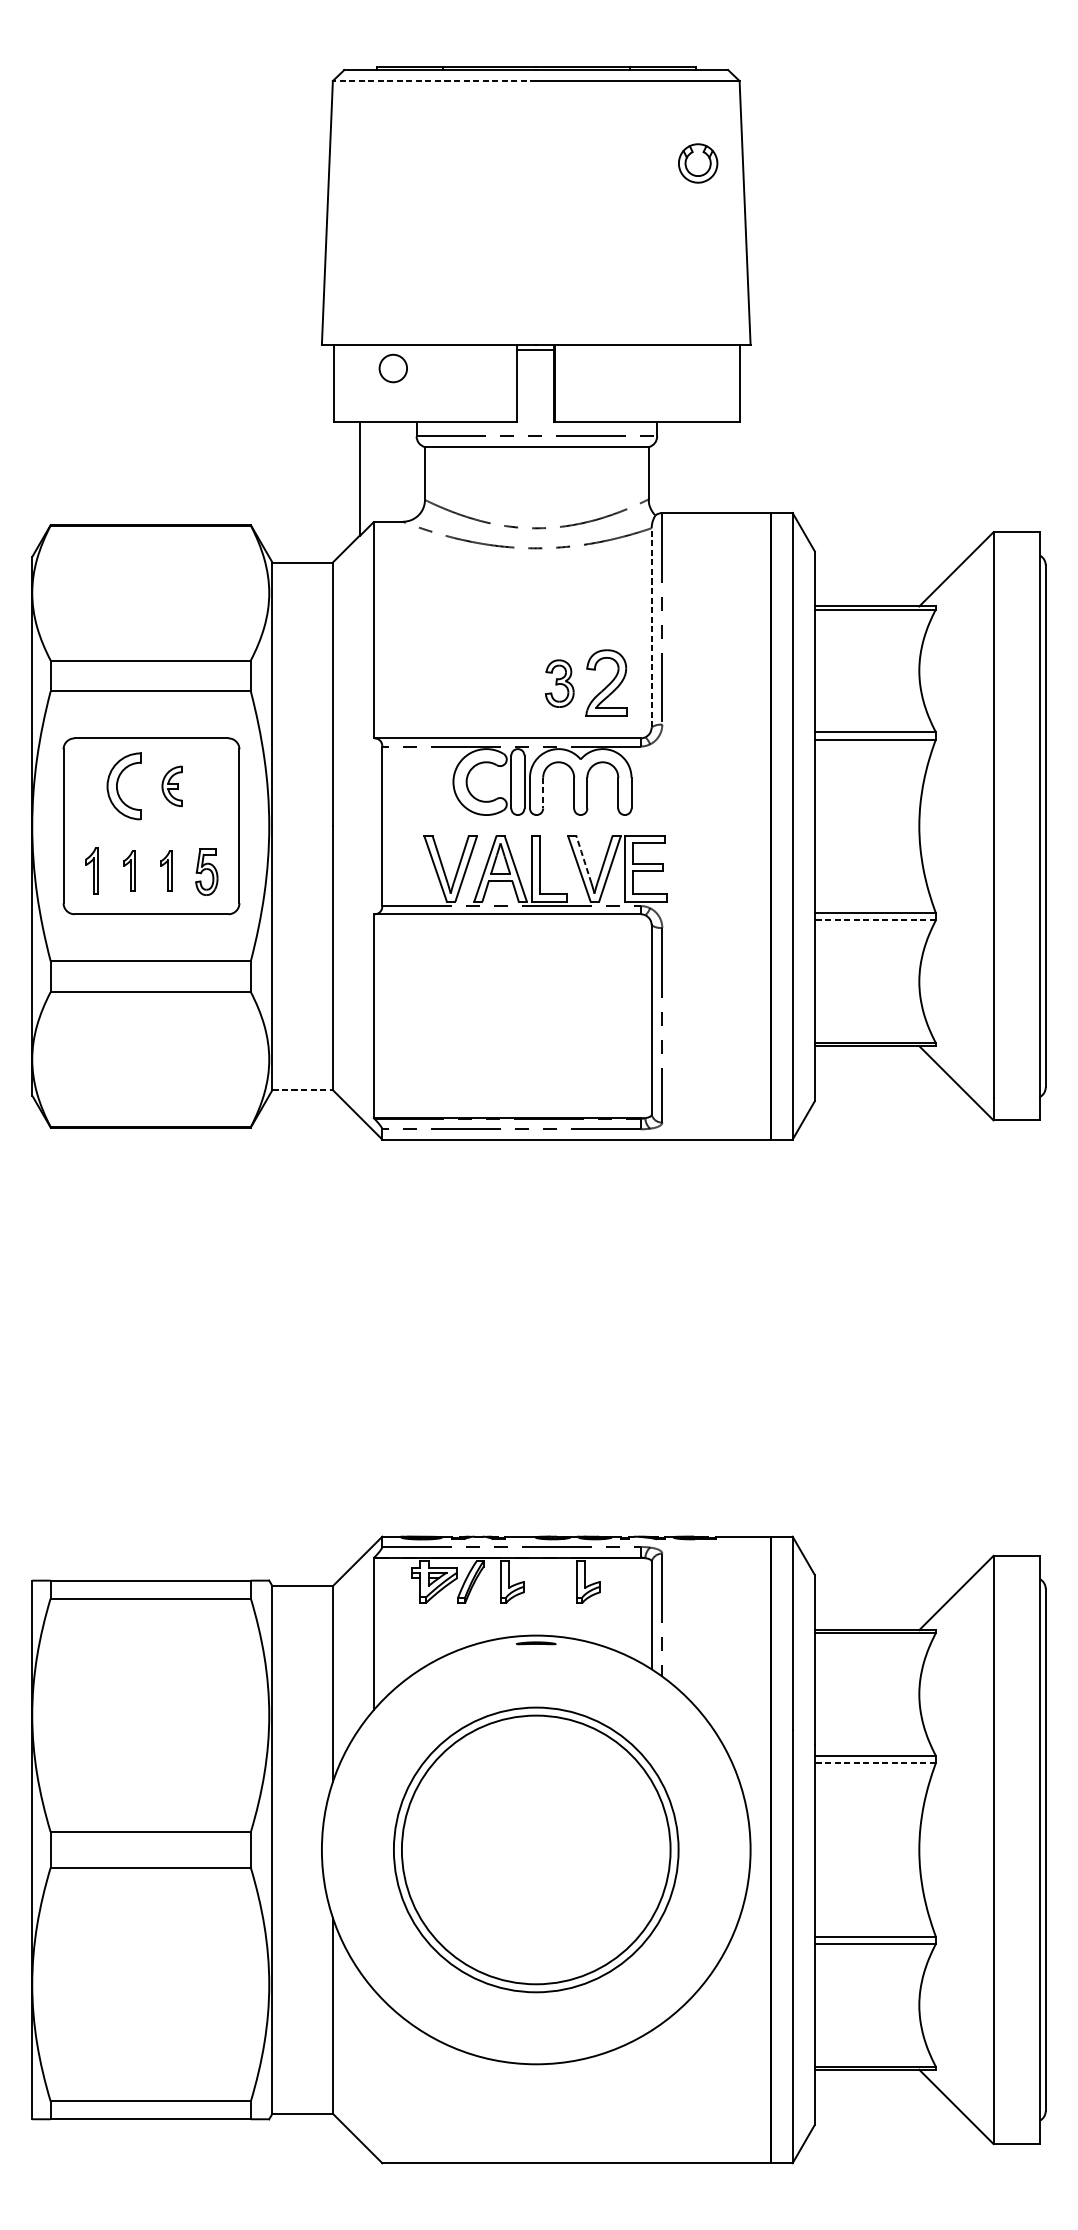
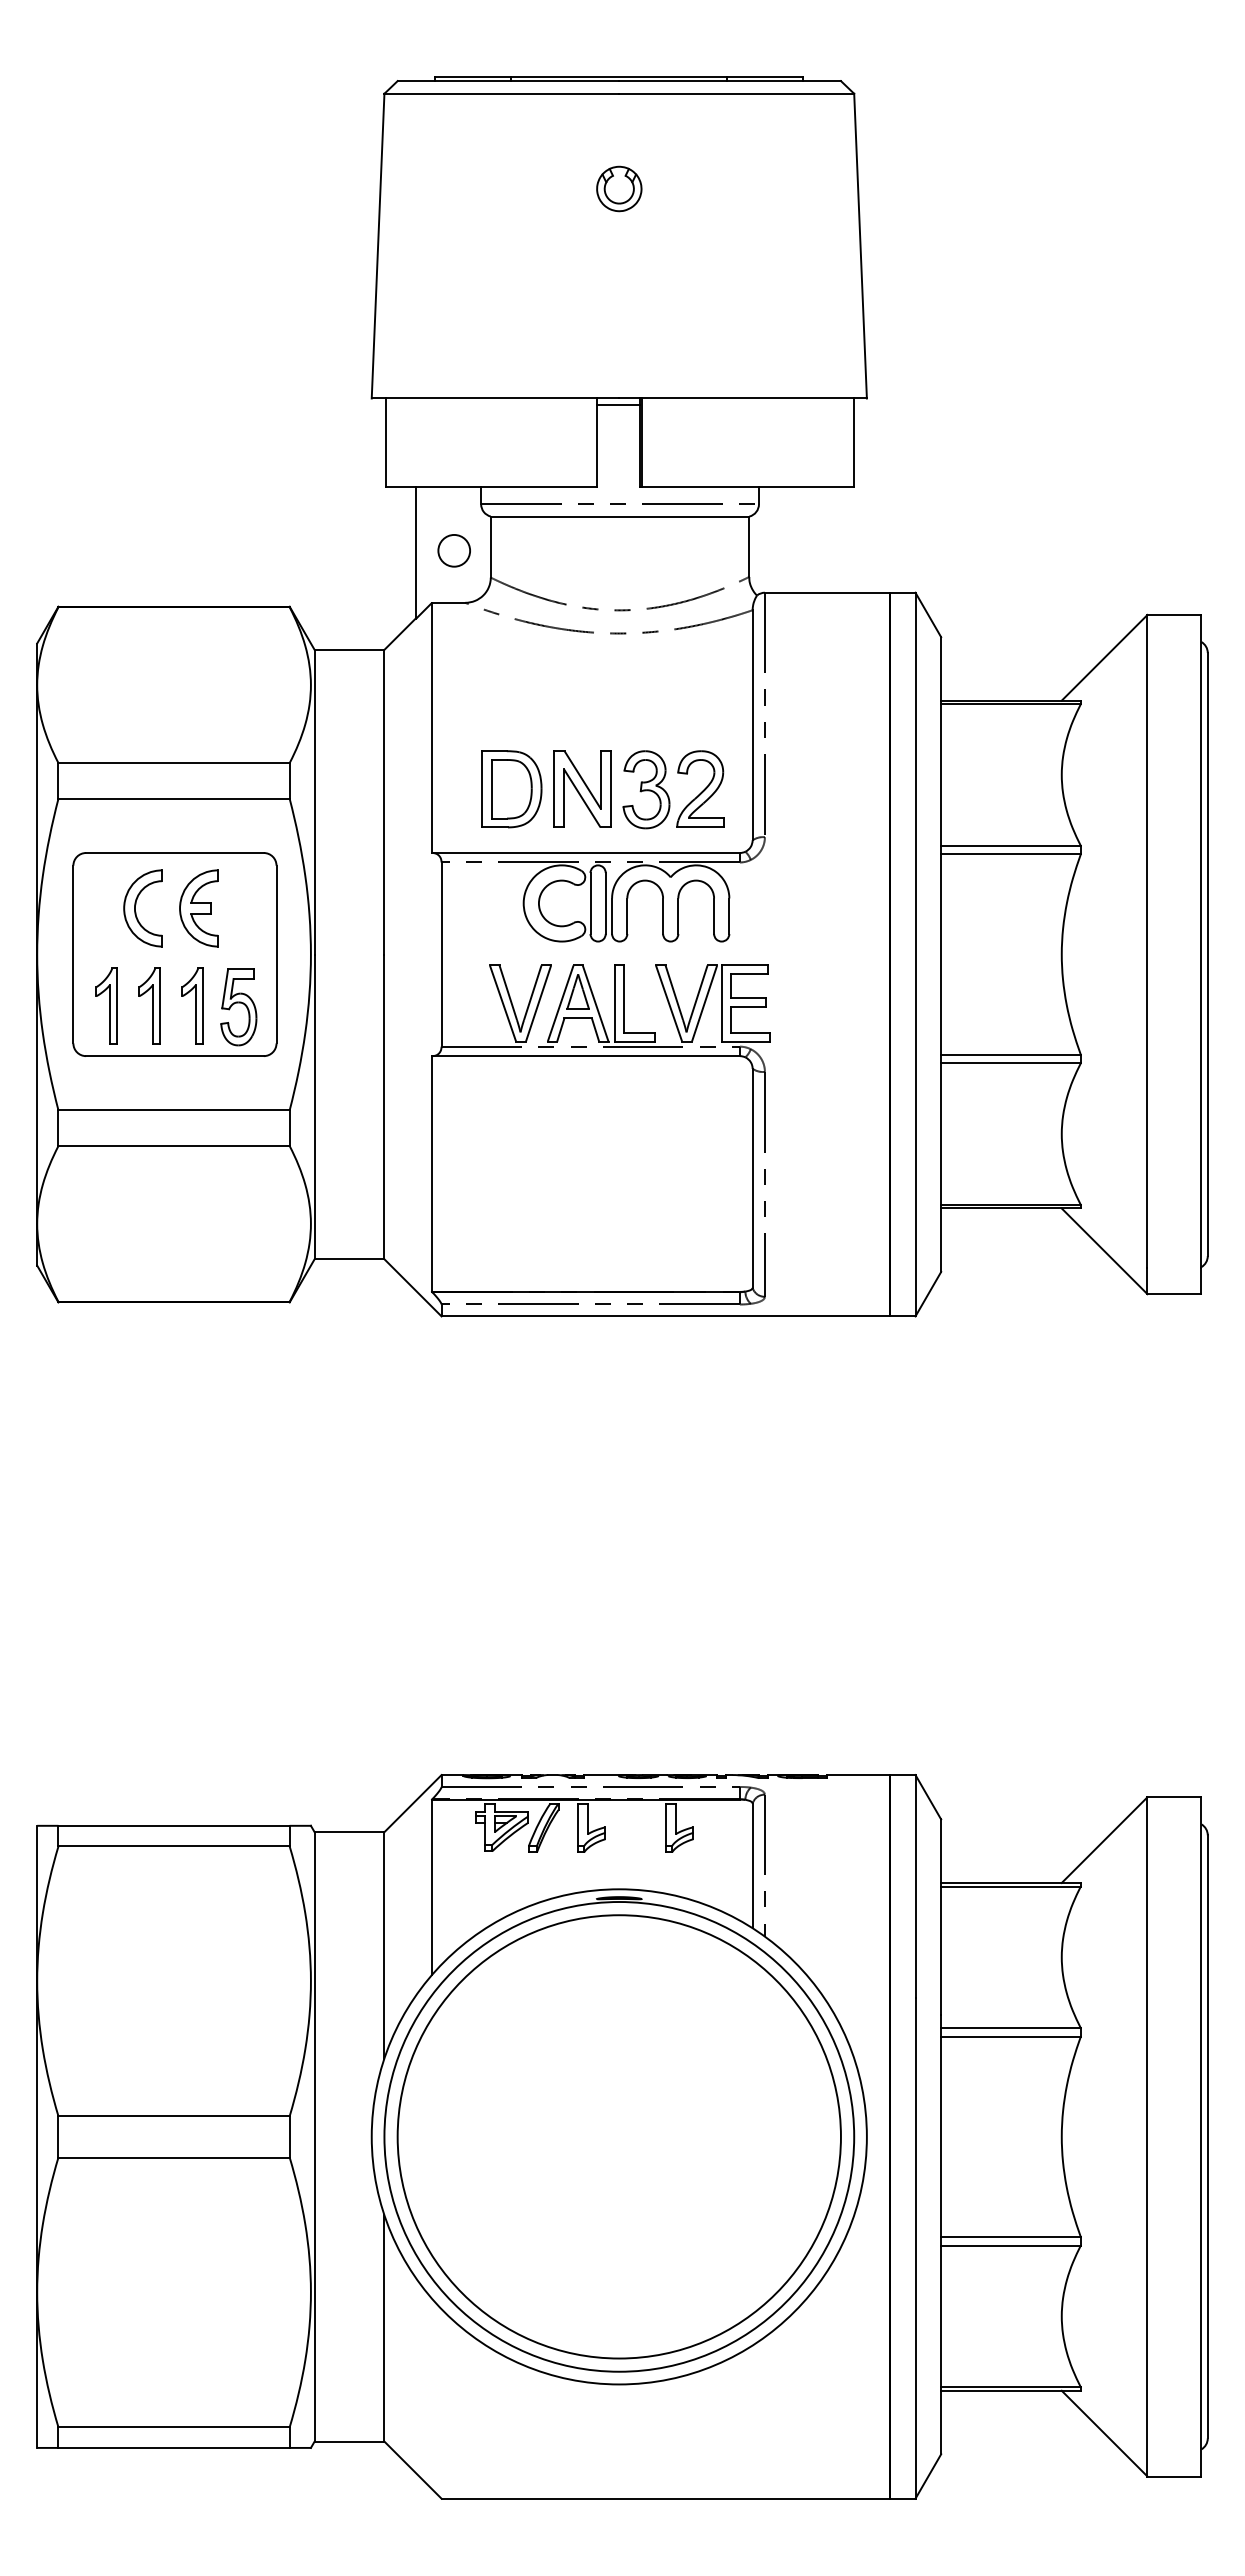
line: (434, 80) -> (501, 93), dashed -> solid
part: (698, 163) -> (619, 188), moved
circle: (392, 368) -> (453, 550), moved
line: (651, 627) -> (752, 724), dashed -> solid
part: (504, 682) -> (582, 788), added
part: (442, 683) -> (511, 789), added
part: (559, 683) -> (646, 789), size x1.43
part: (171, 786) -> (198, 908), size x1.67
line: (543, 793) -> (627, 916), dashed -> solid
line: (584, 858) -> (674, 991), dashed -> solid
part: (92, 870) -> (106, 1005), size x1.43
part: (129, 870) -> (149, 1005), size x1.67
part: (166, 870) -> (192, 1005), size x1.67
part: (206, 872) -> (238, 1007), size x1.43
line: (874, 920) -> (1010, 1063), dashed -> solid
line: (302, 1090) -> (349, 1259), dashed -> solid
line: (874, 1763) -> (1010, 2036), dashed -> solid
circle: (535, 1849) -> (618, 2136), size x1.43
circle: (536, 1849) -> (619, 2136), size x1.43

